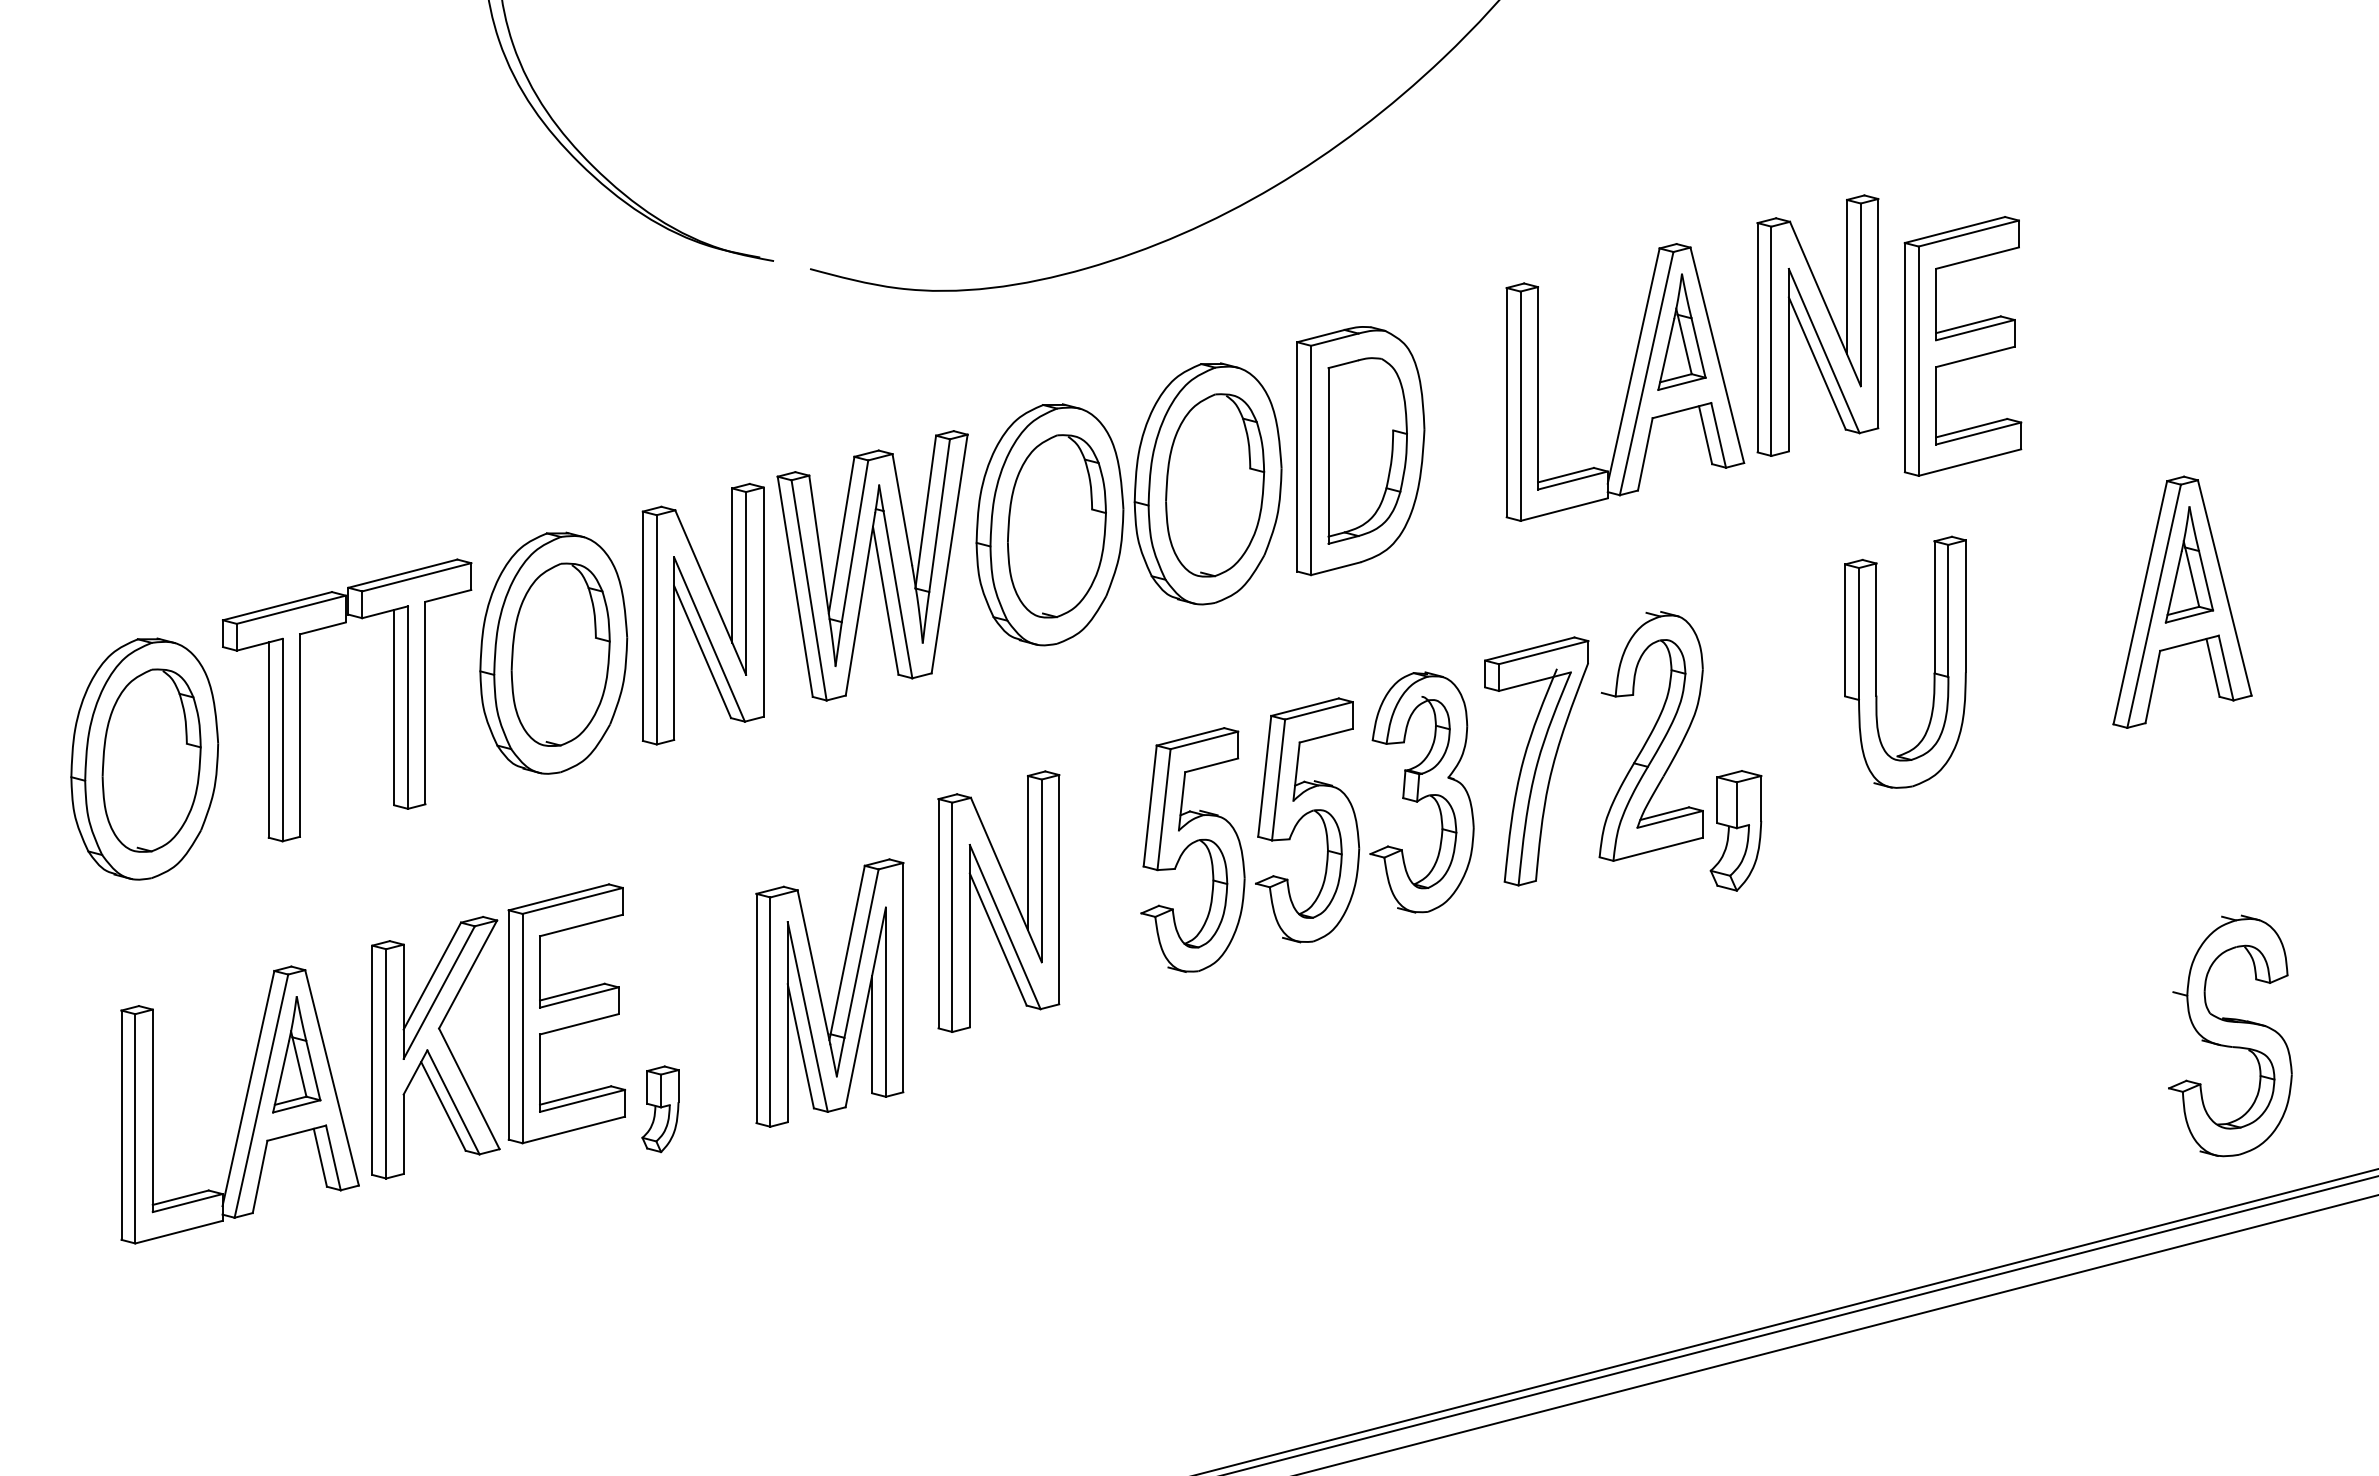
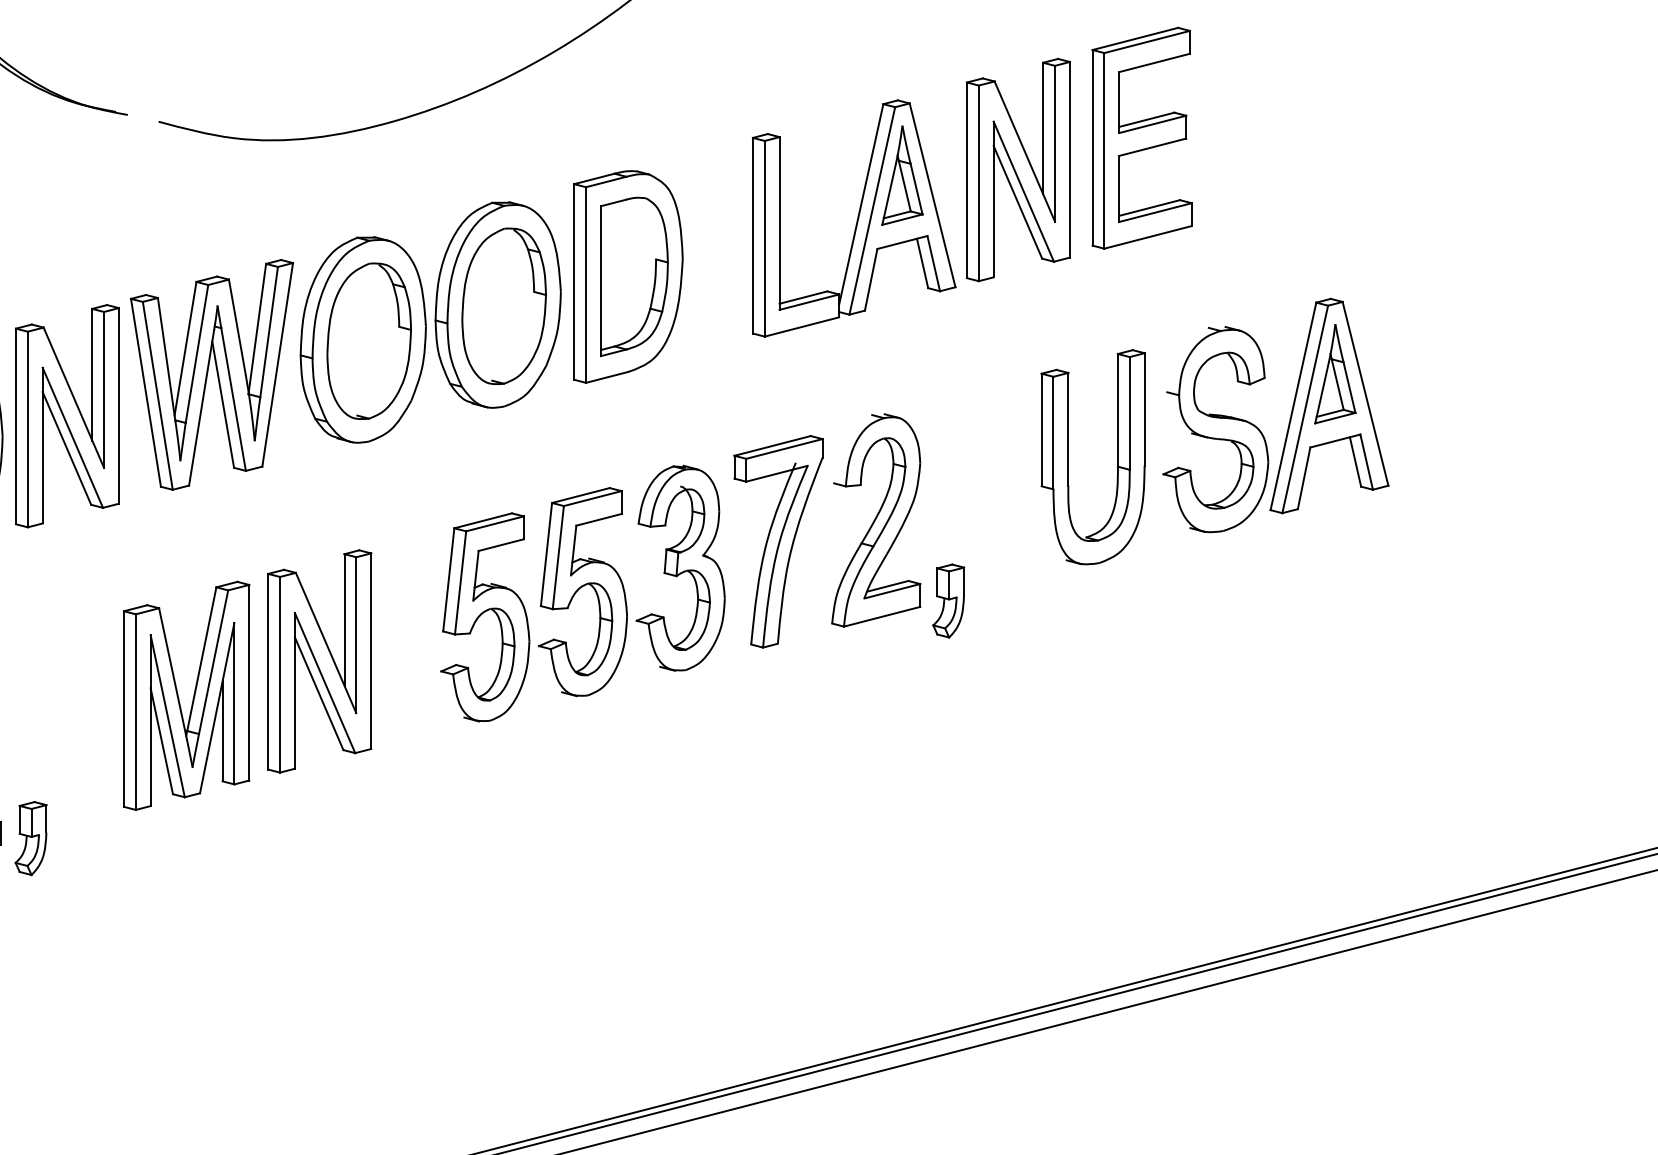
part: (1962, 346) -> (1141, 138), moved
part: (1736, 830) -> (948, 600), size x0.71
part: (837, 994) -> (193, 697), moved
part: (2230, 1035) -> (1215, 429), moved

